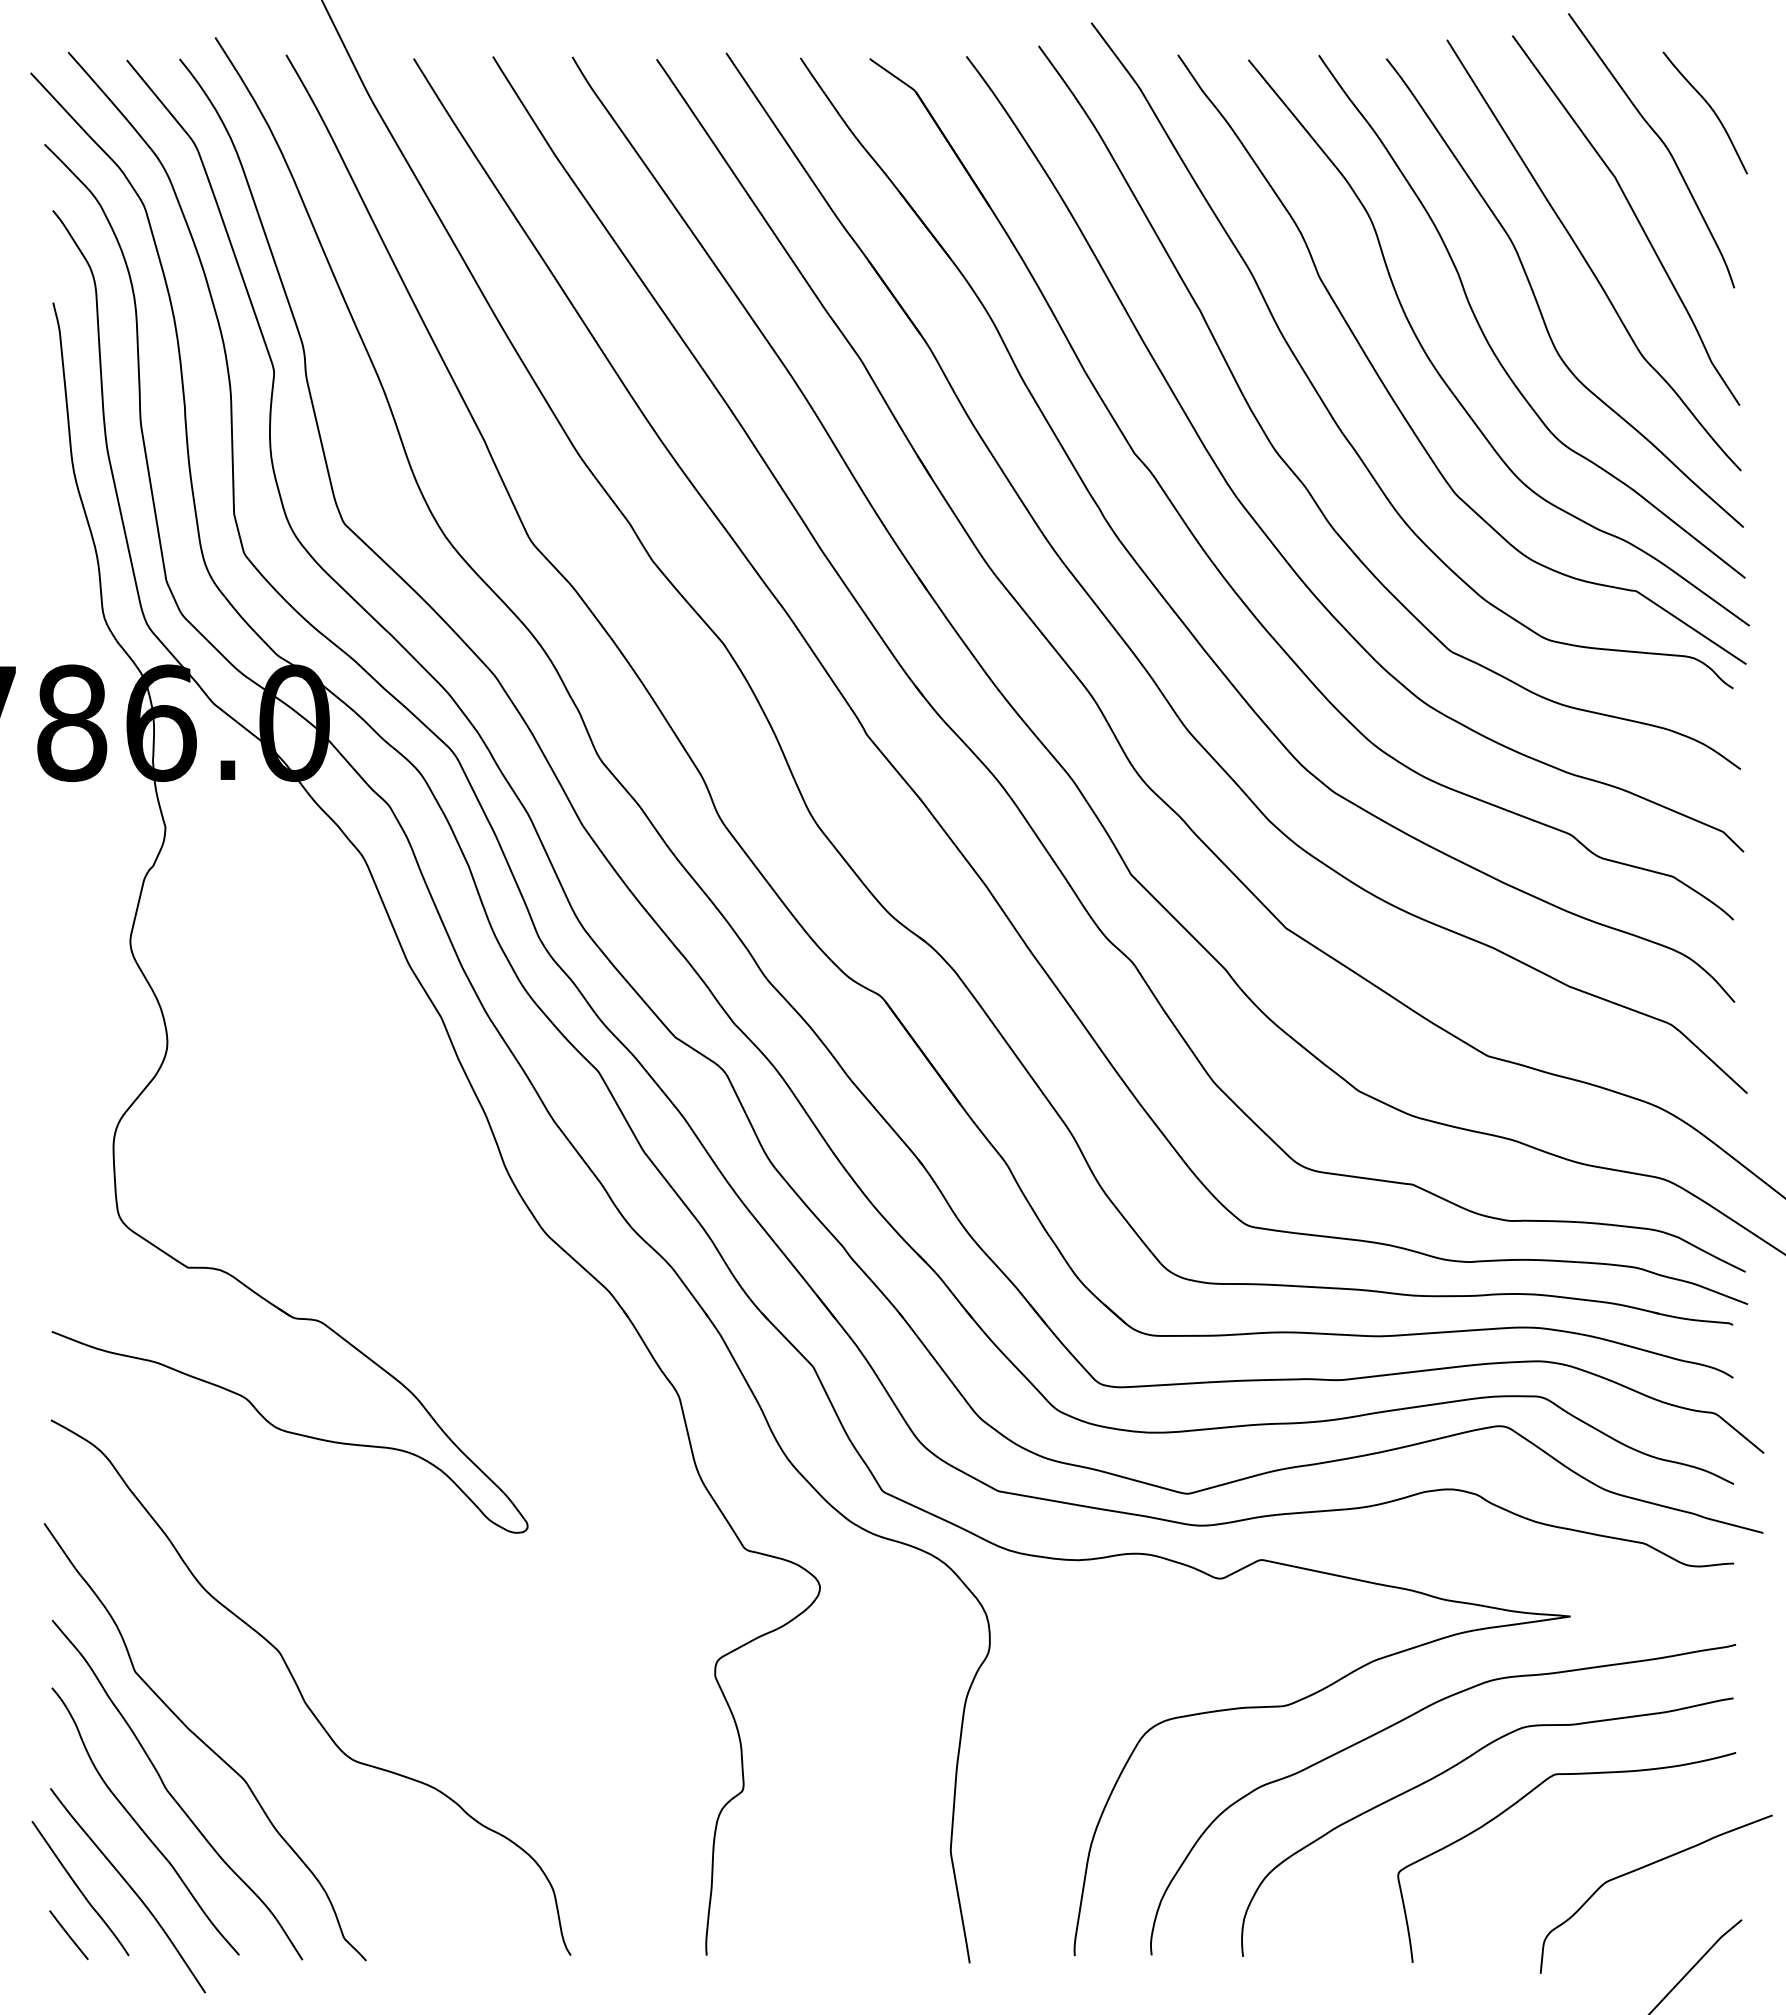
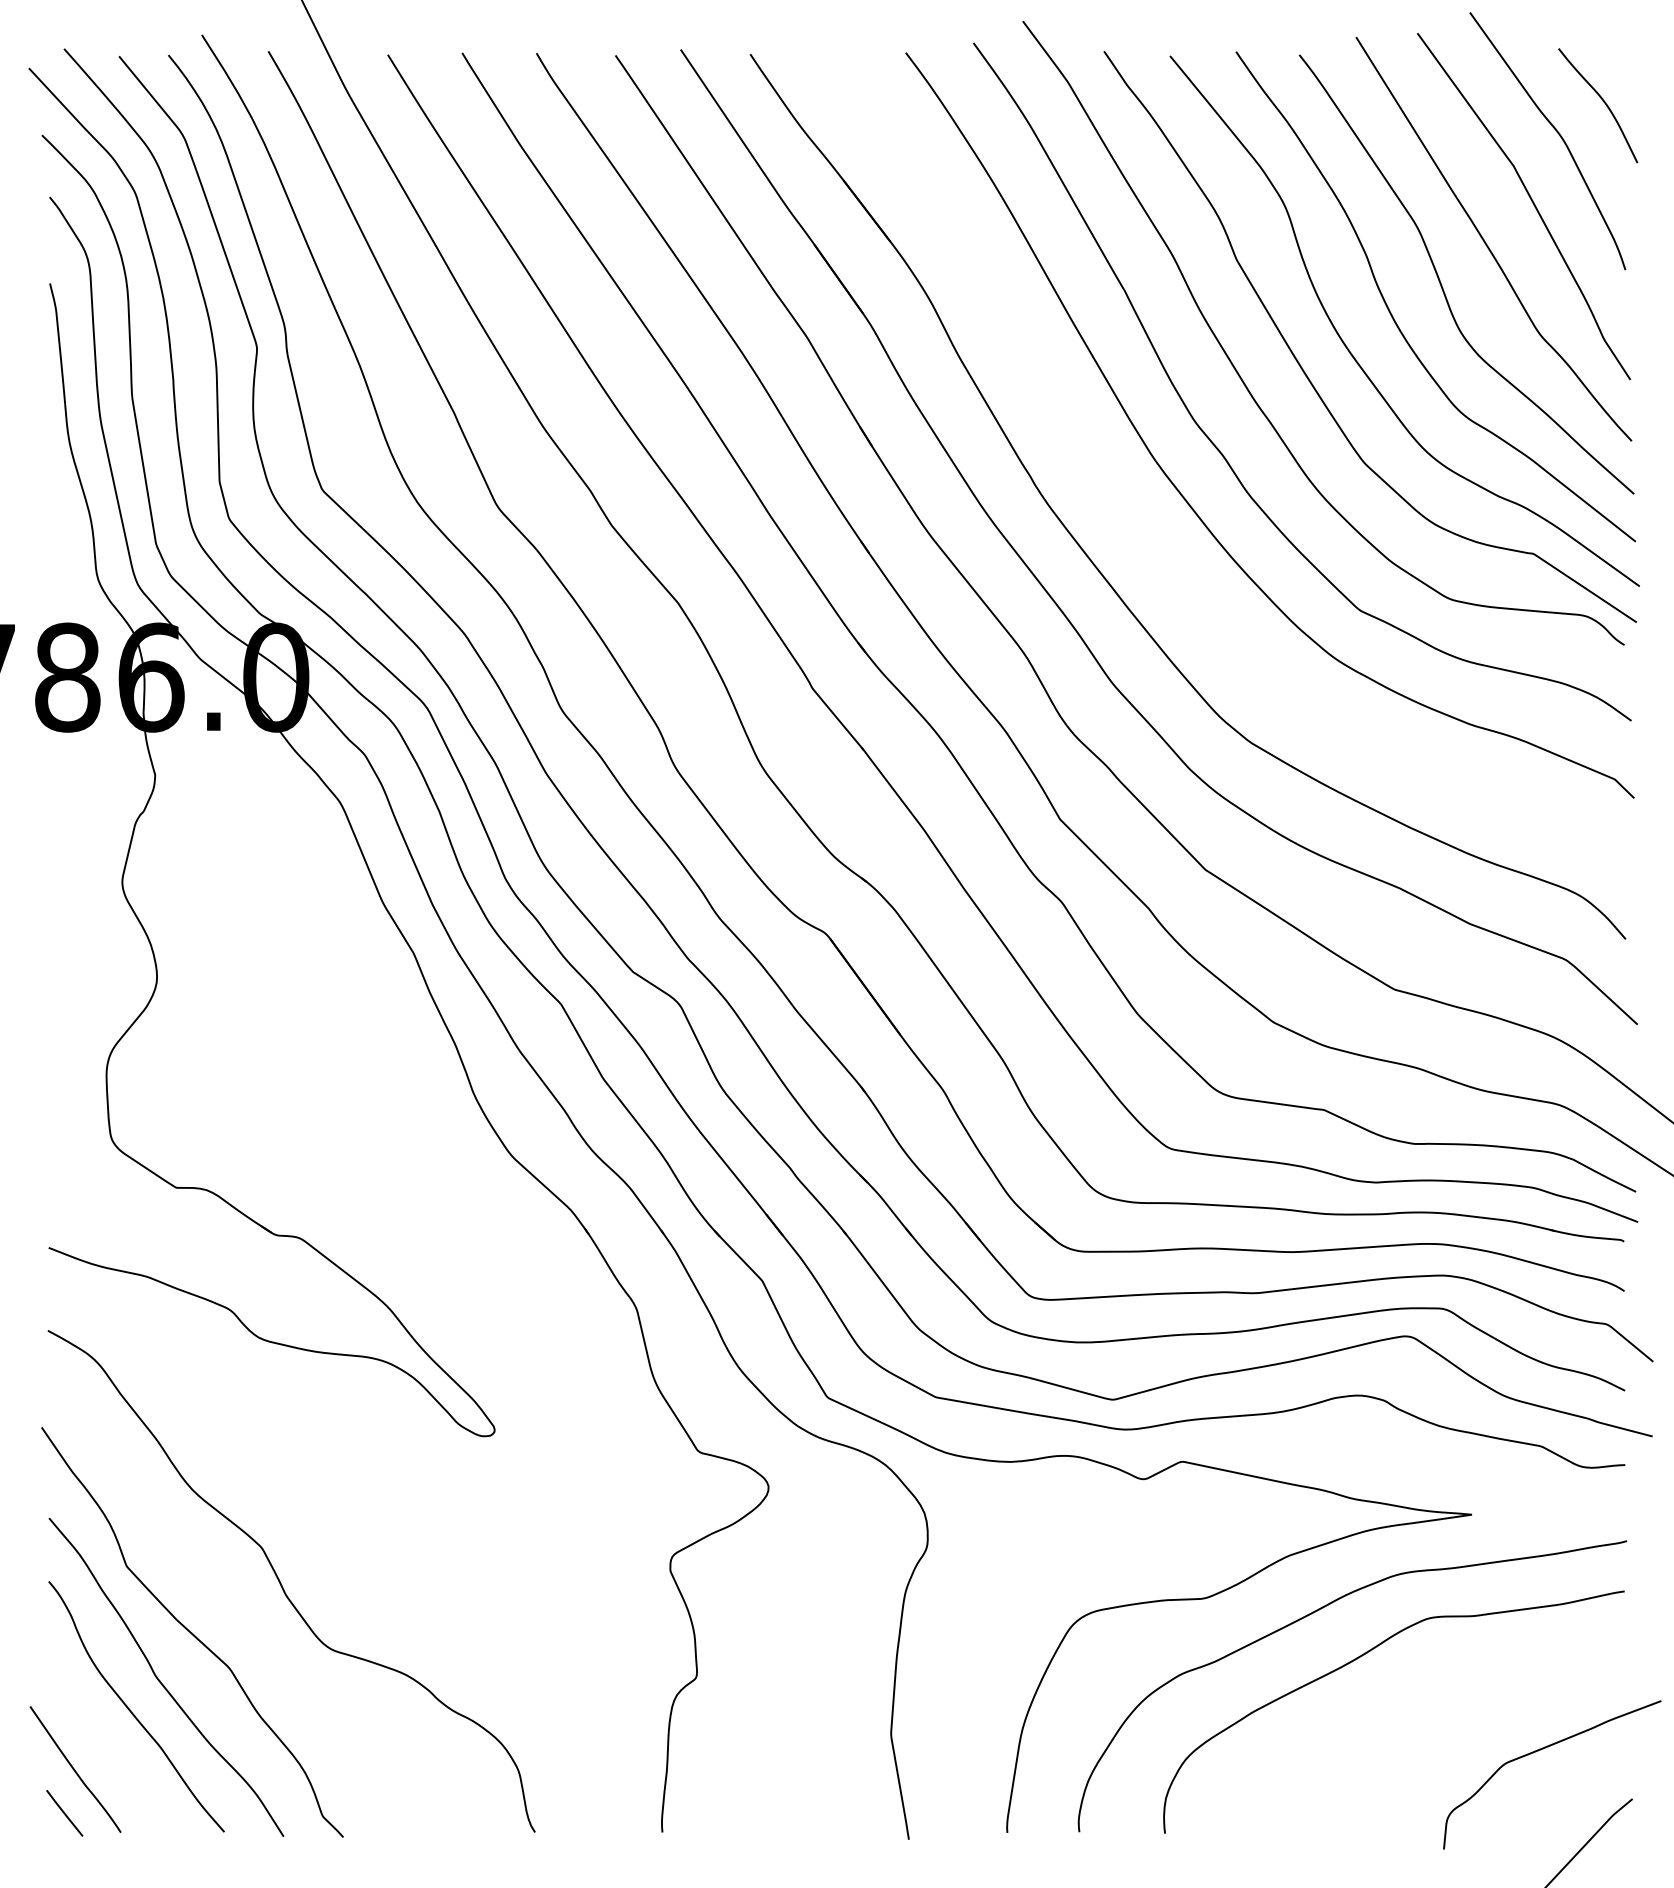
part: (1210, 557) -> (1134, 522), removed
curve: (1522, 1799) -> (1426, 1686), removed
curve: (129, 1887) -> (121, 1768), removed

